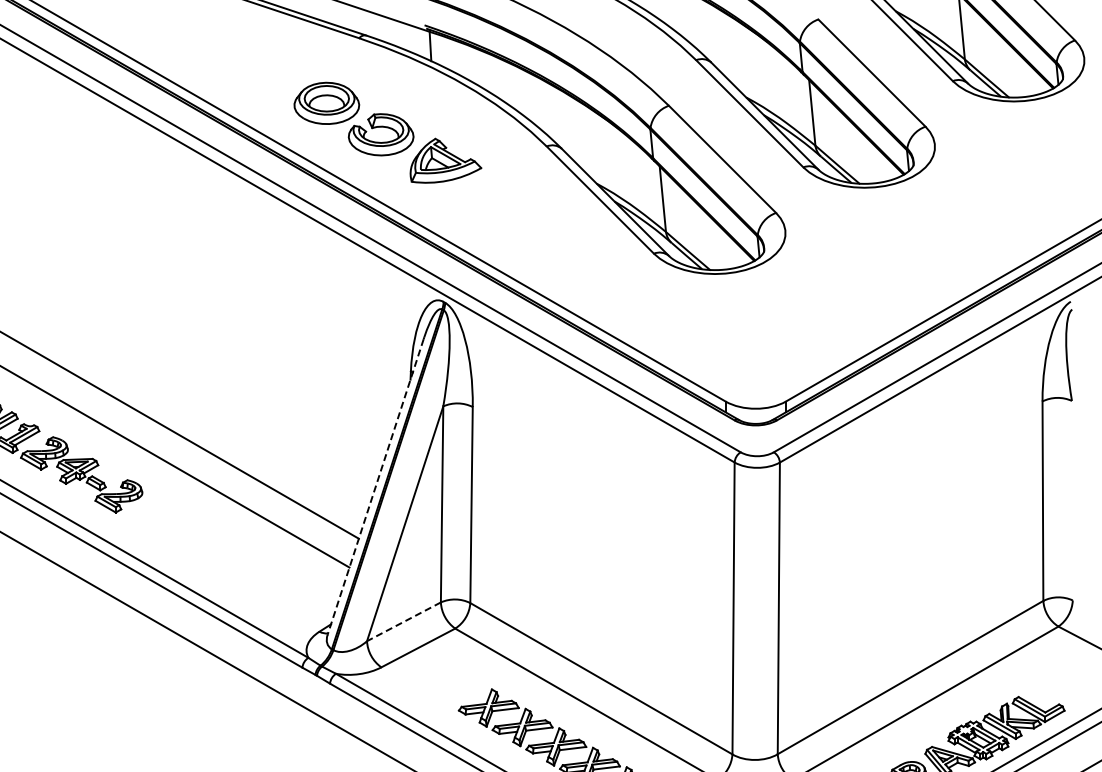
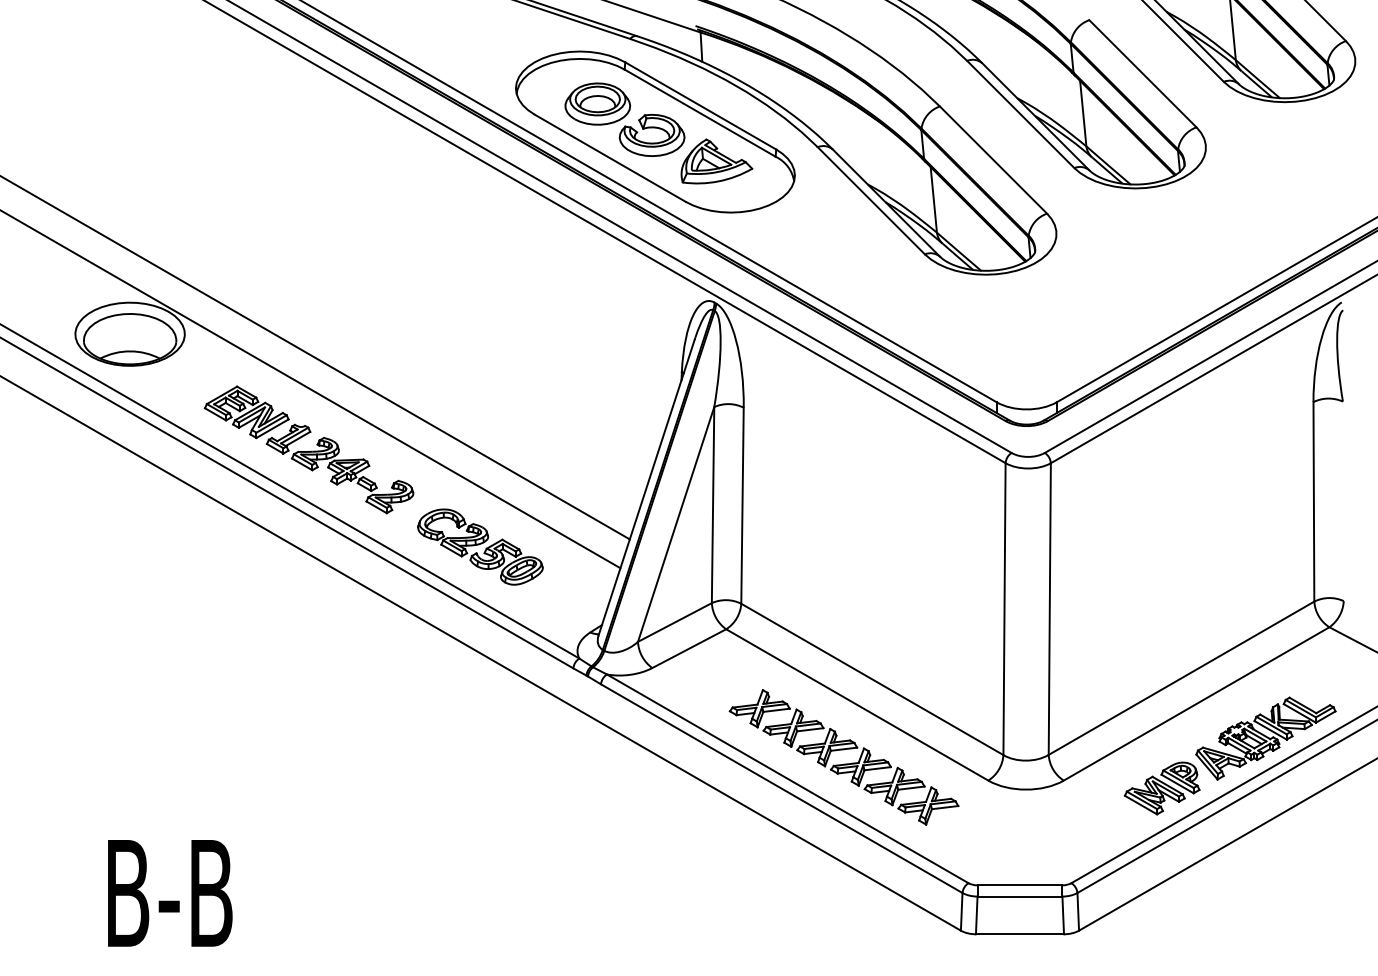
part: (384, 130) -> (655, 131), added
line: (375, 487) -> (646, 488), dashed -> solid
part: (209, 545) -> (480, 546), added
line: (403, 621) -> (674, 622), dashed -> solid

